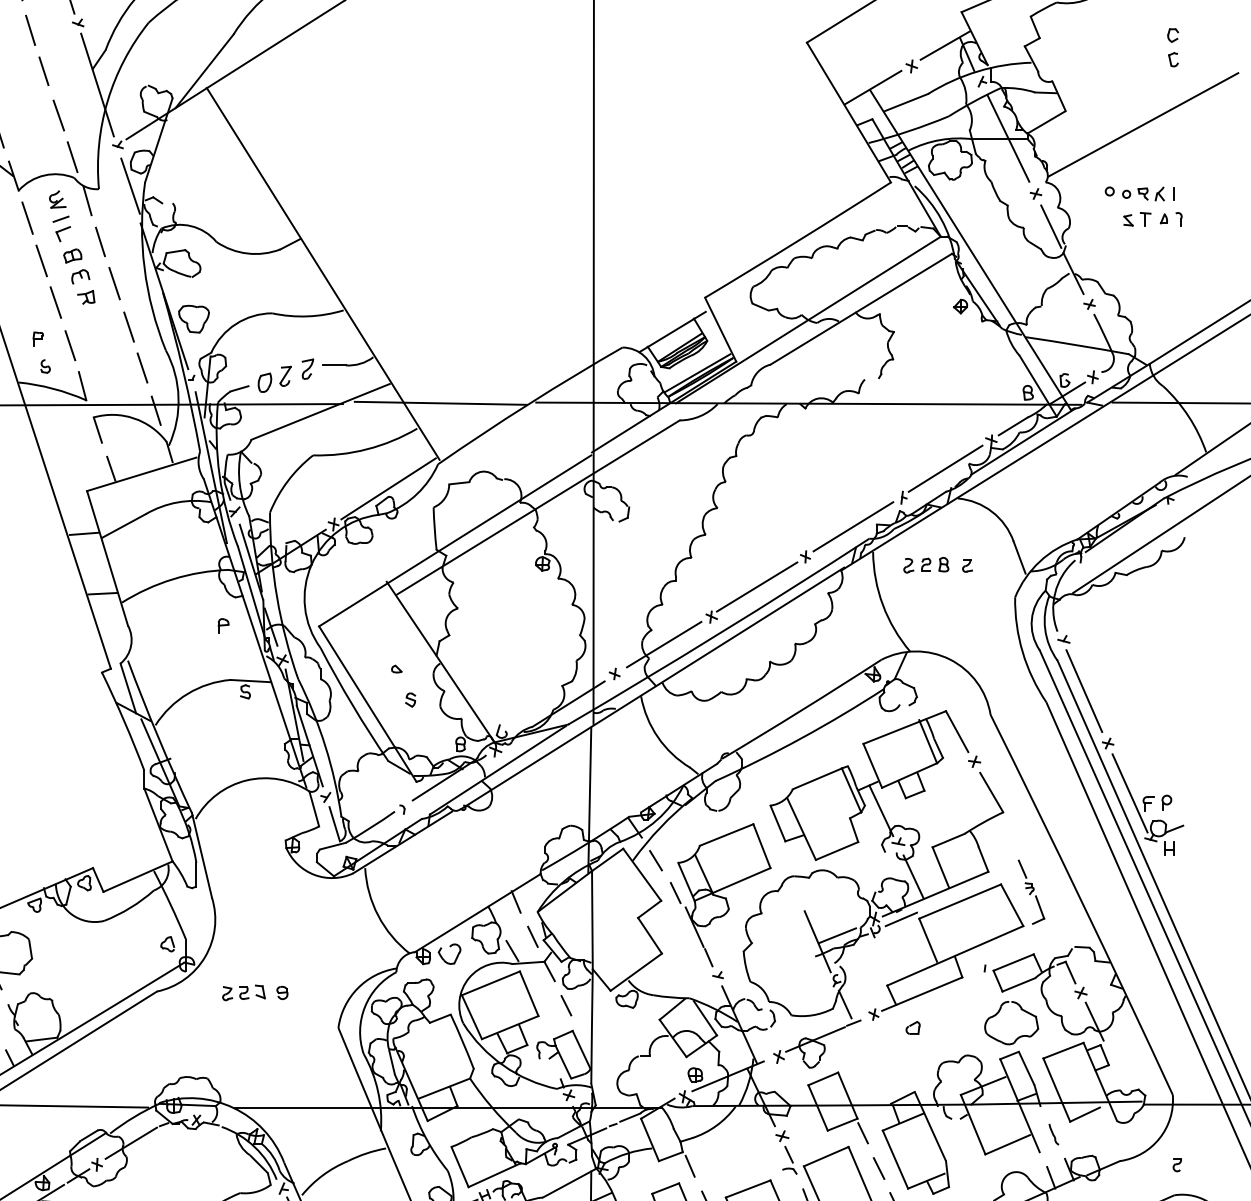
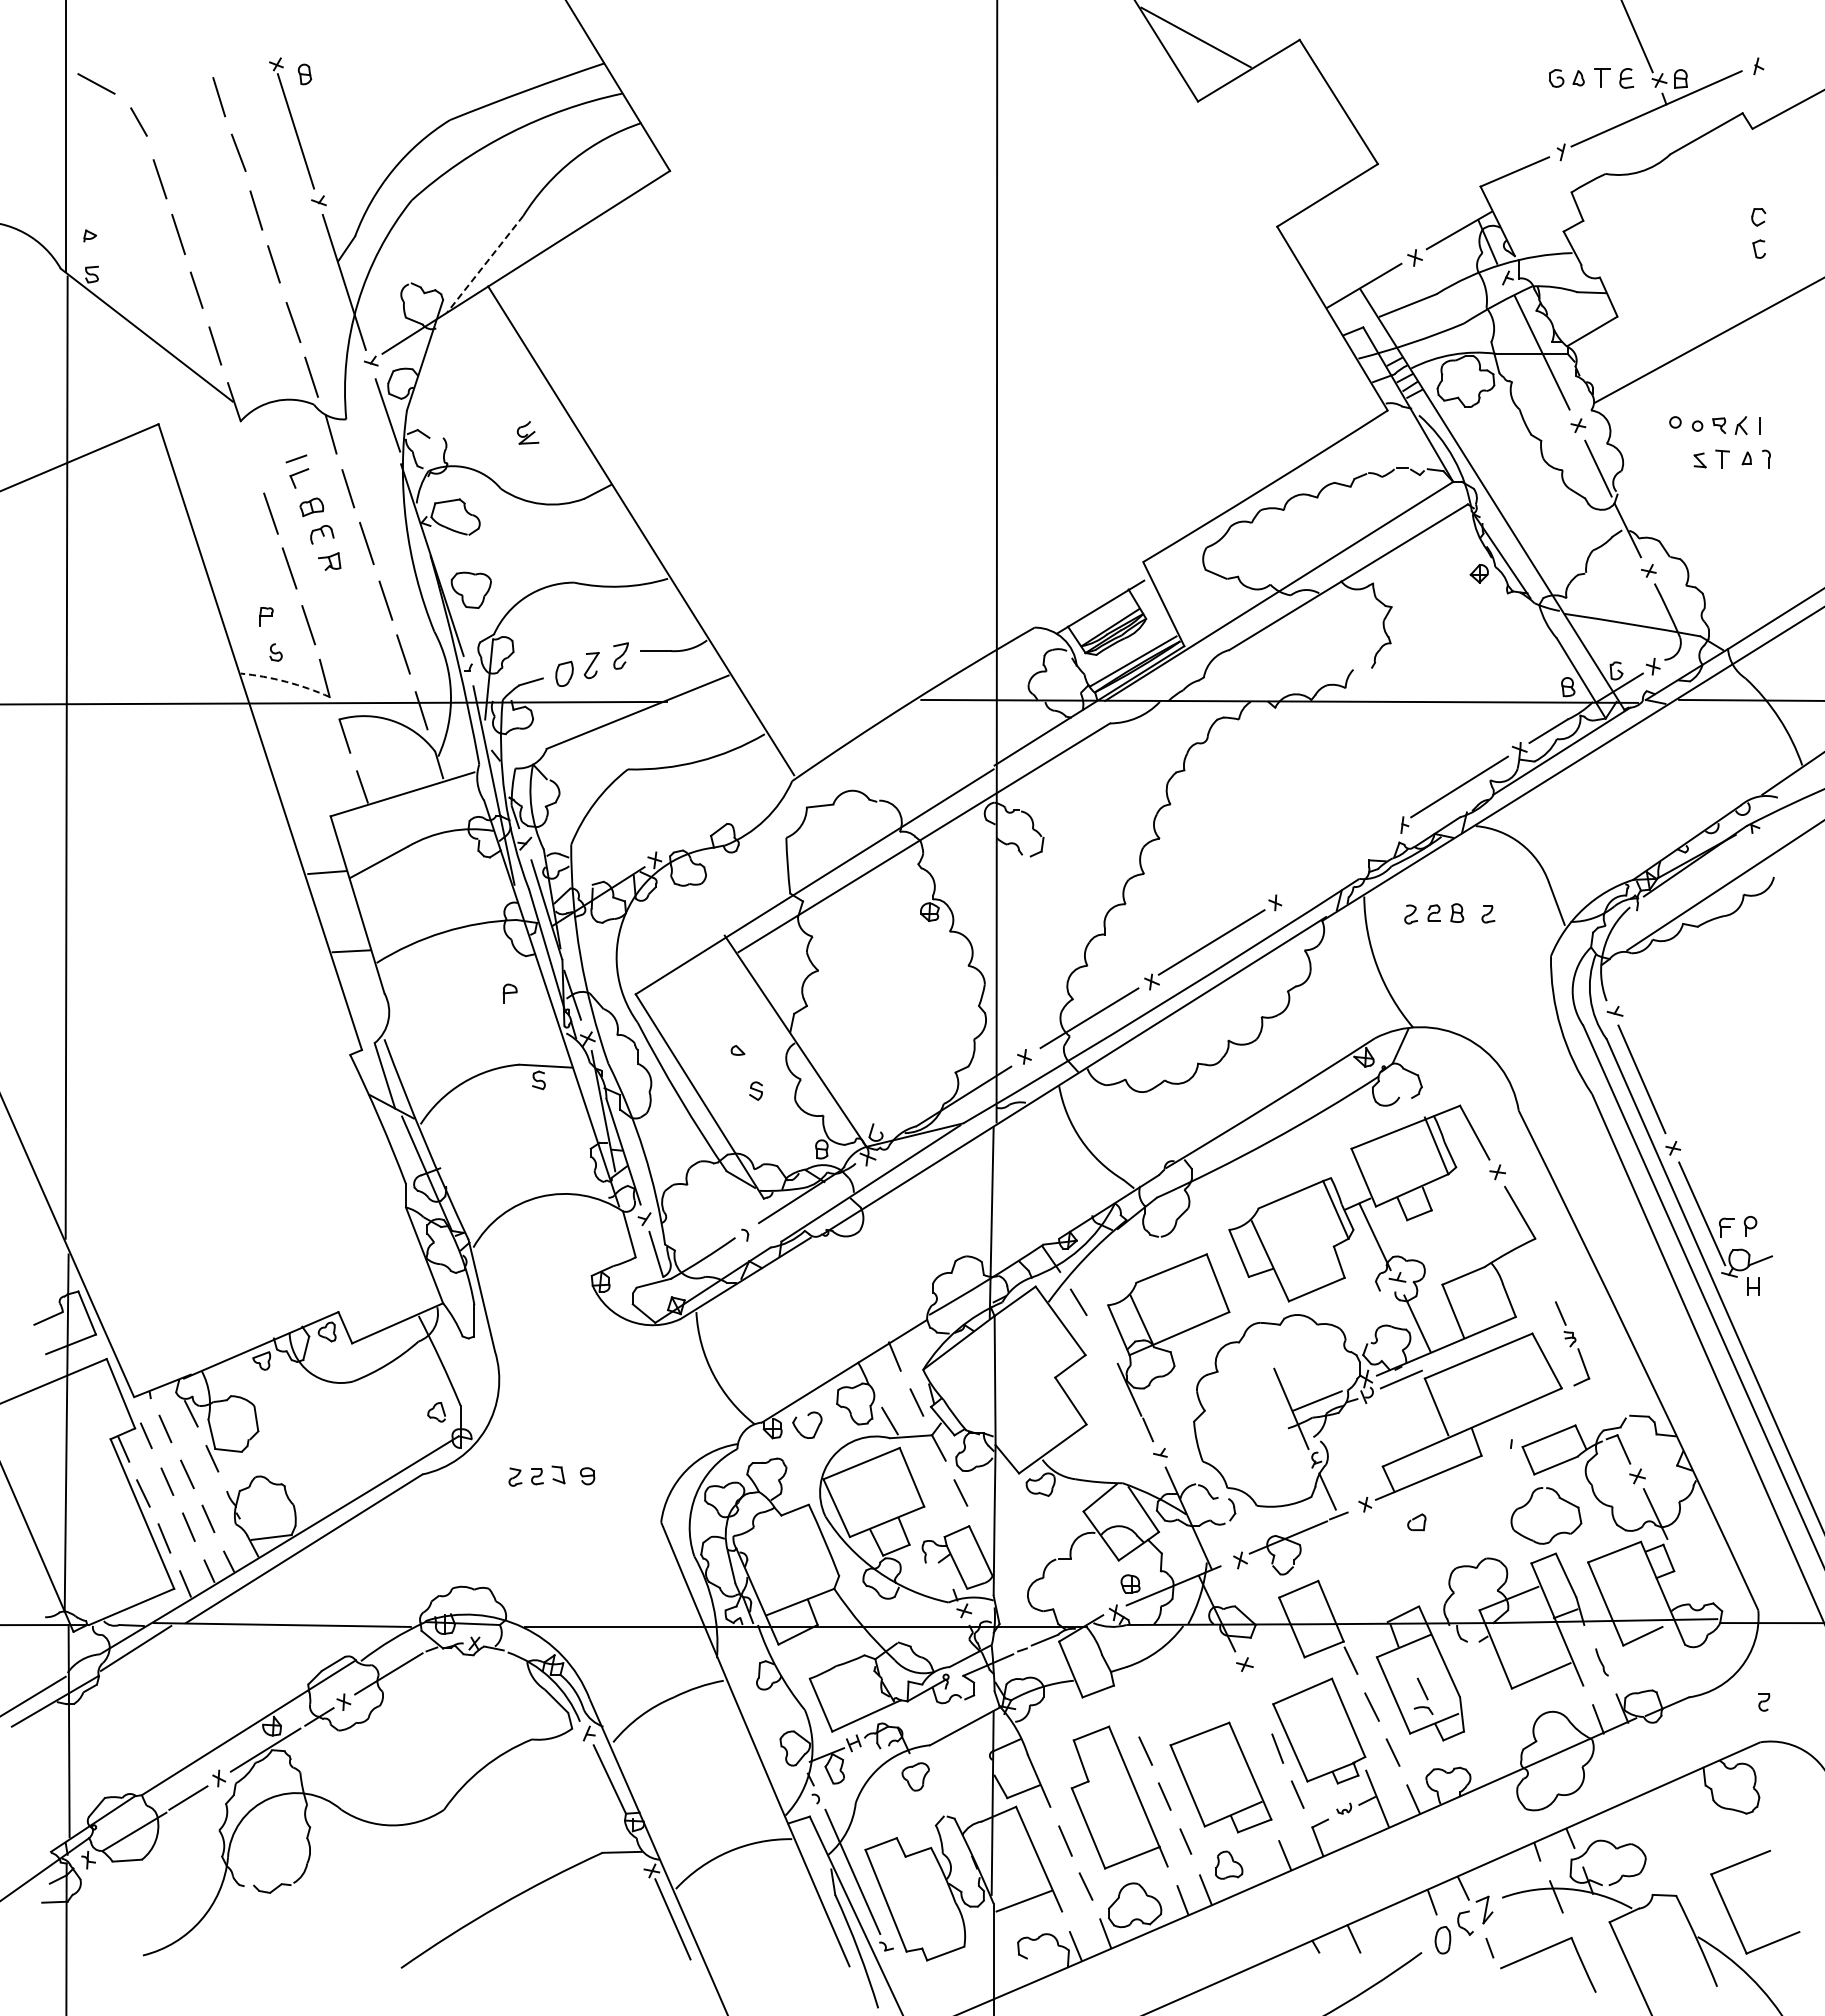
line: (204, 71) -> (485, 264), solid -> dashed
part: (57, 199) -> (527, 432), moved
line: (27, 218) -> (252, 457), removed
arc: (53, 388) -> (286, 681), solid -> dashed
line: (440, 402) -> (795, 700), removed
line: (388, 488) -> (727, 813), removed
line: (853, 526) -> (1338, 863), removed
line: (675, 892) -> (1104, 1344), removed
part: (789, 1159) -> (1423, 1695), moved
line: (690, 1165) -> (1123, 1703), removed

